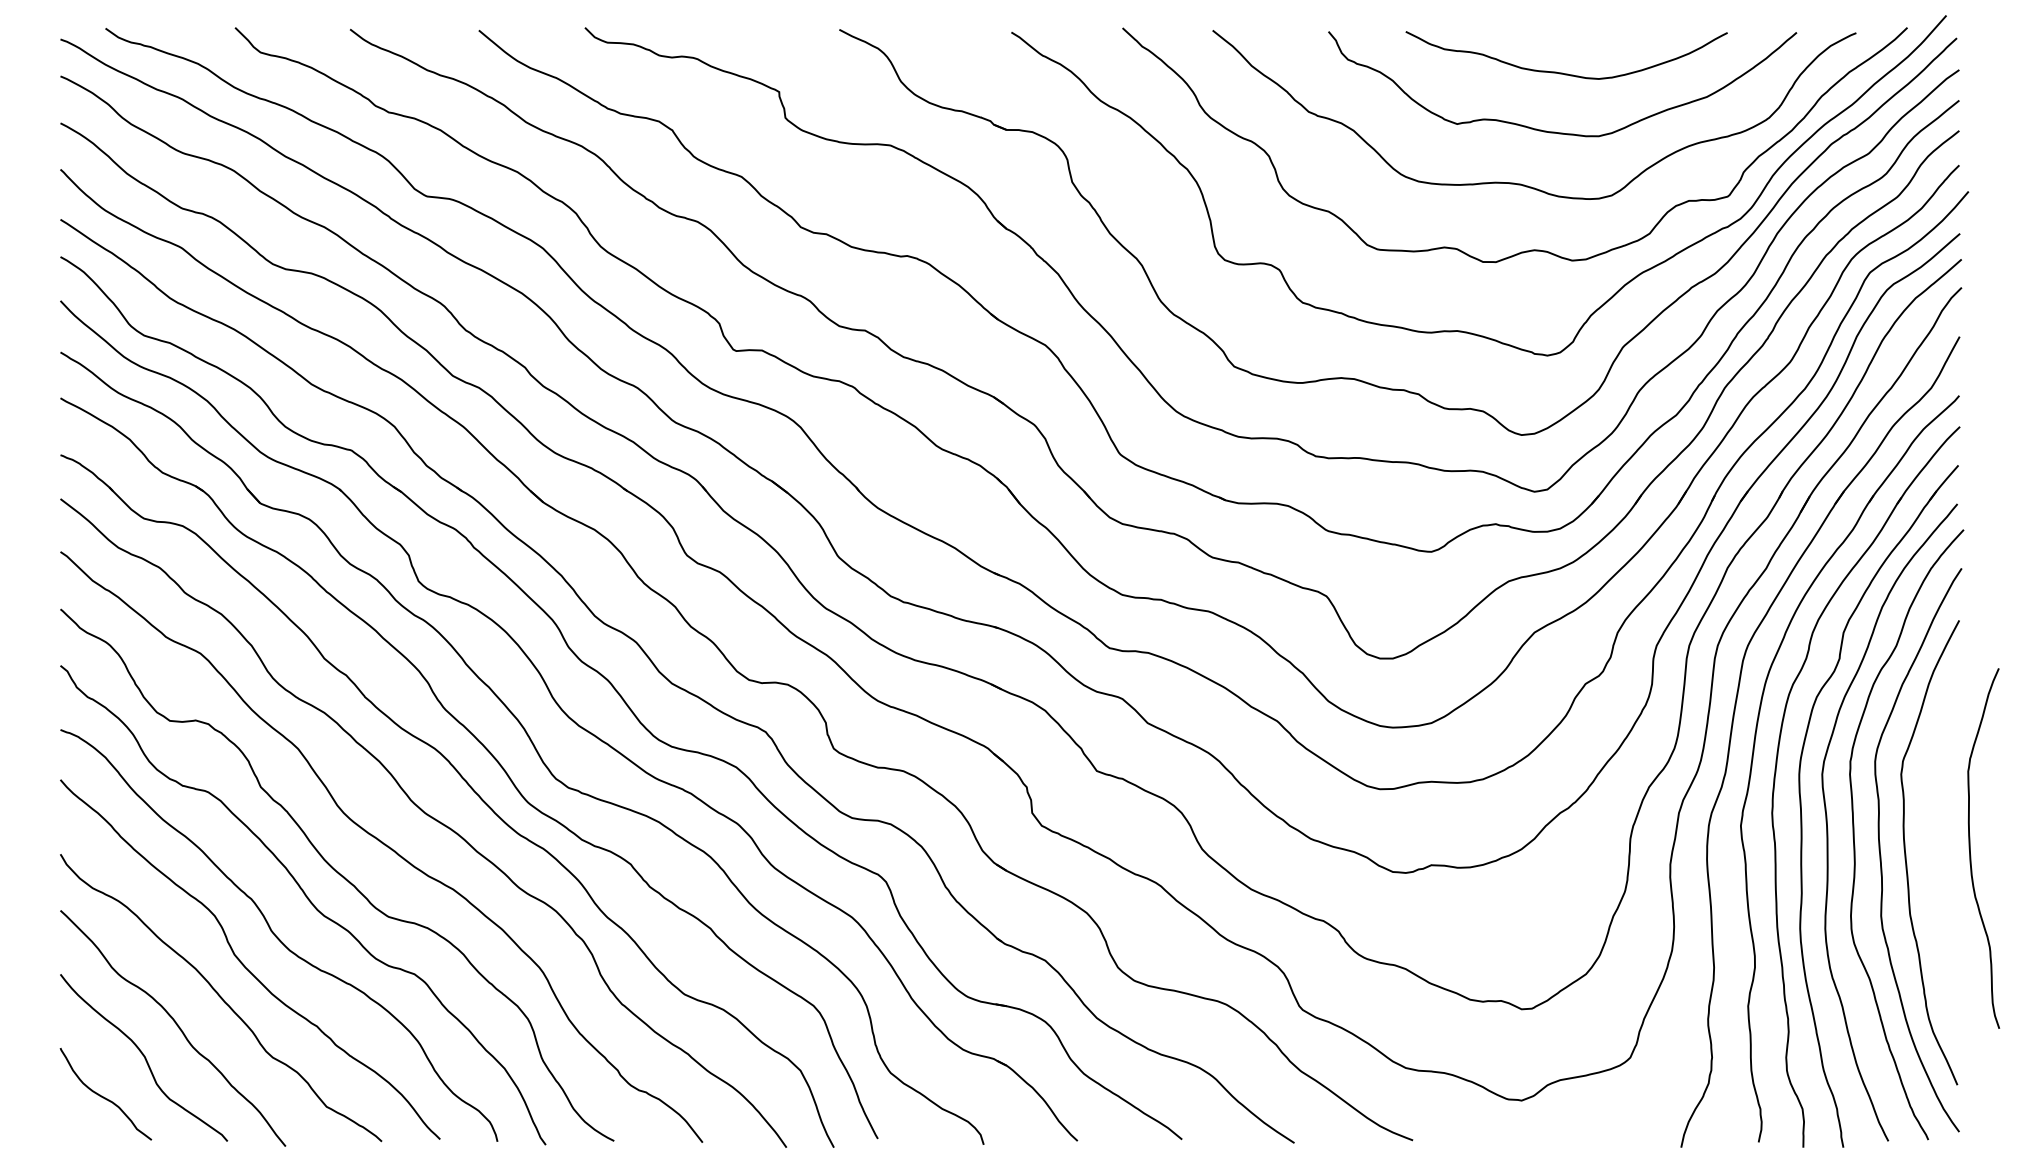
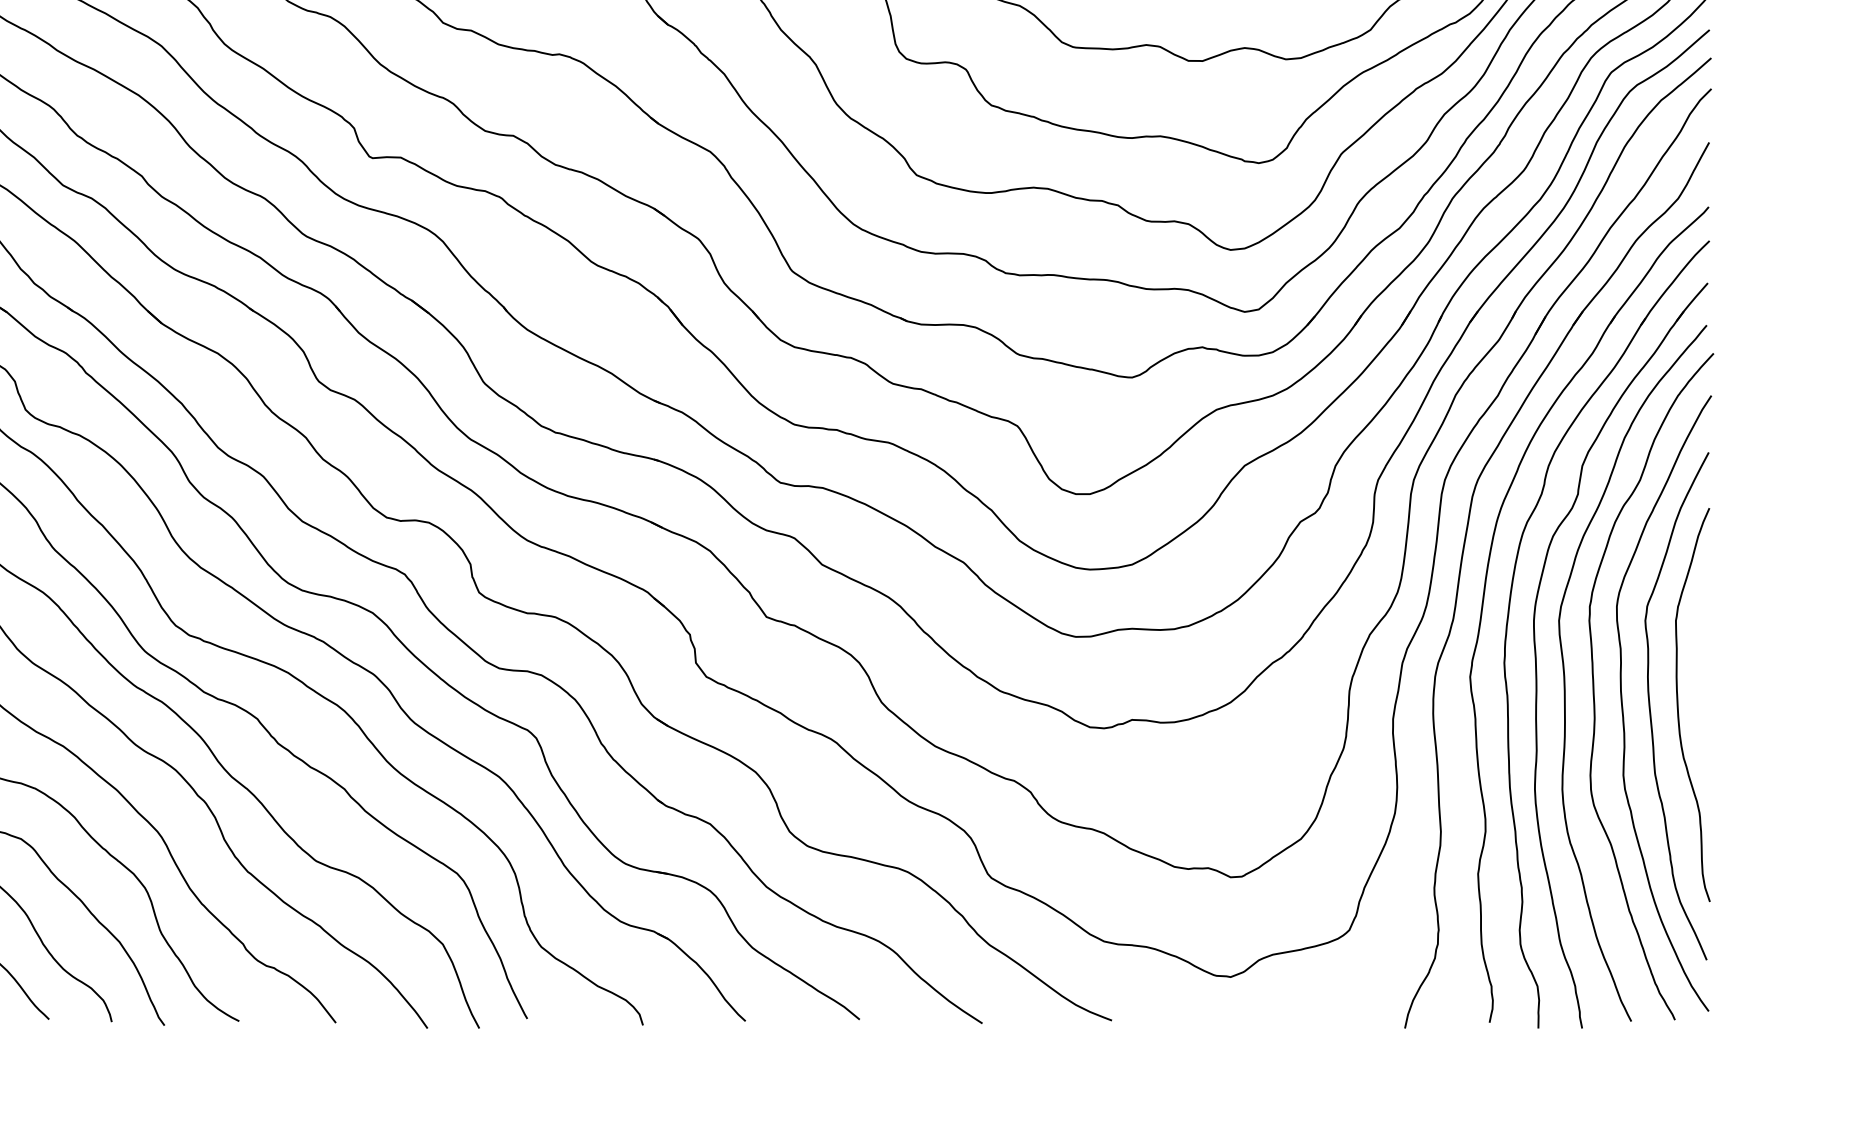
curve: (1970, 848) -> (1678, 704), moved

